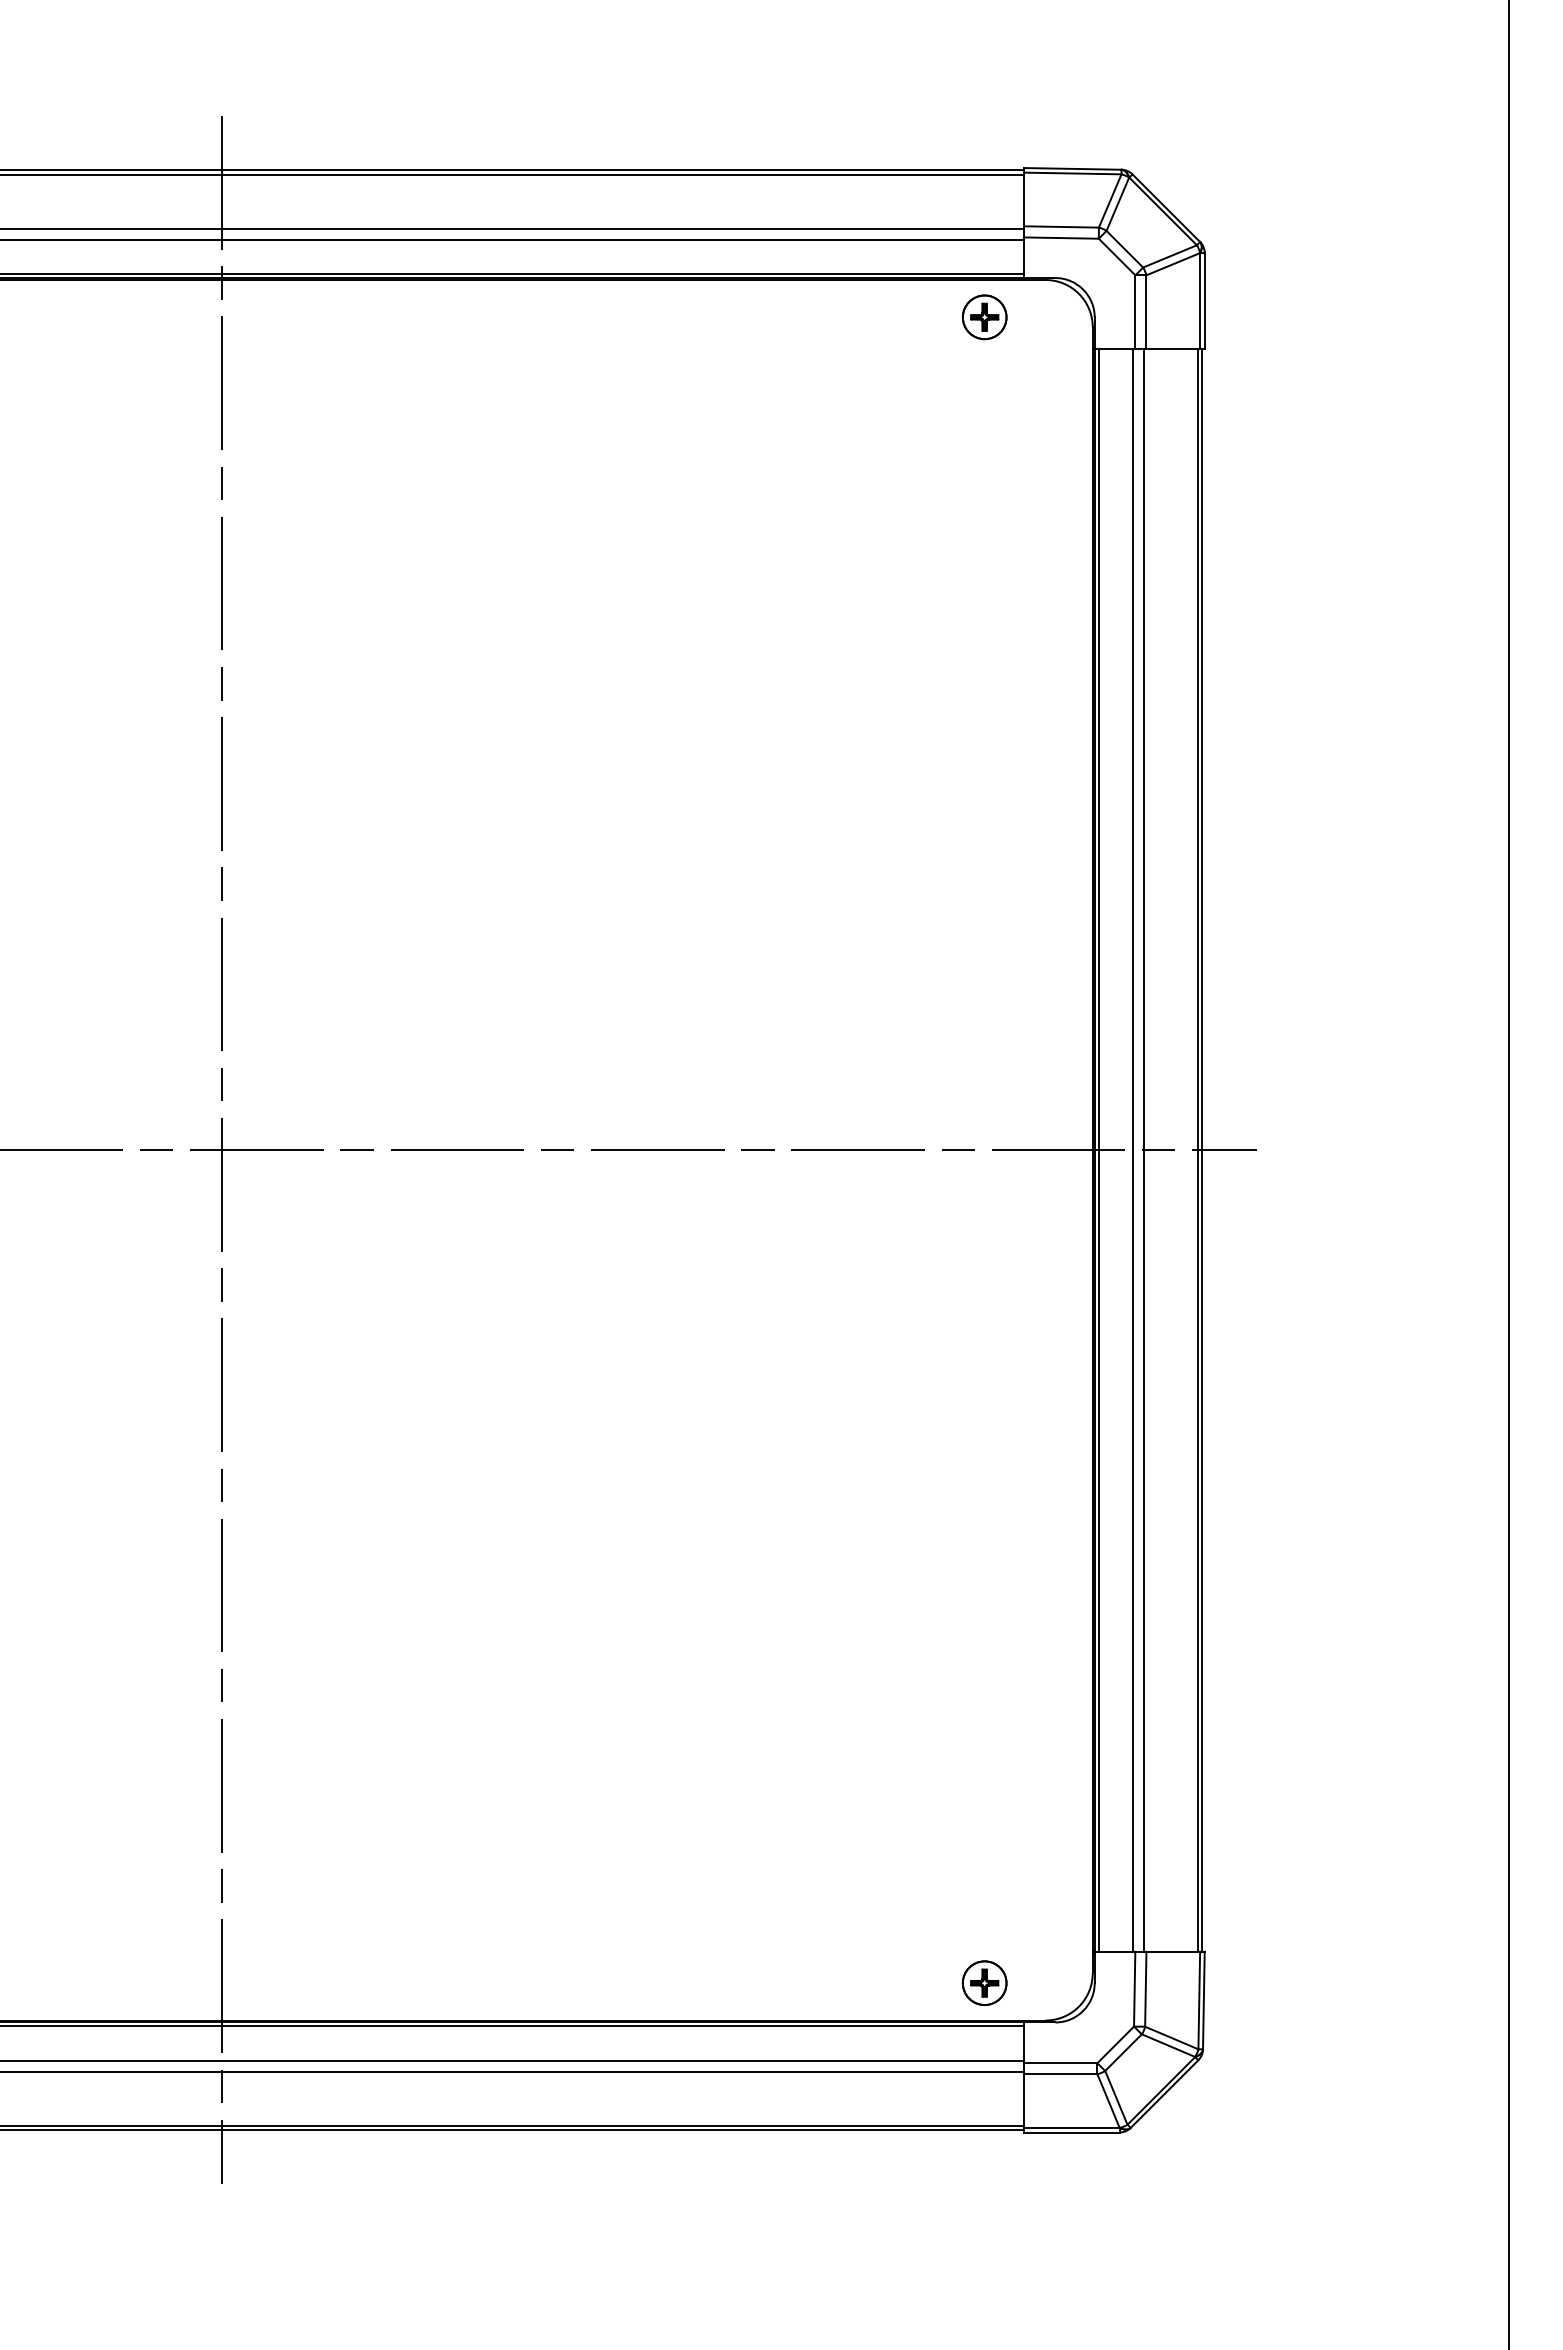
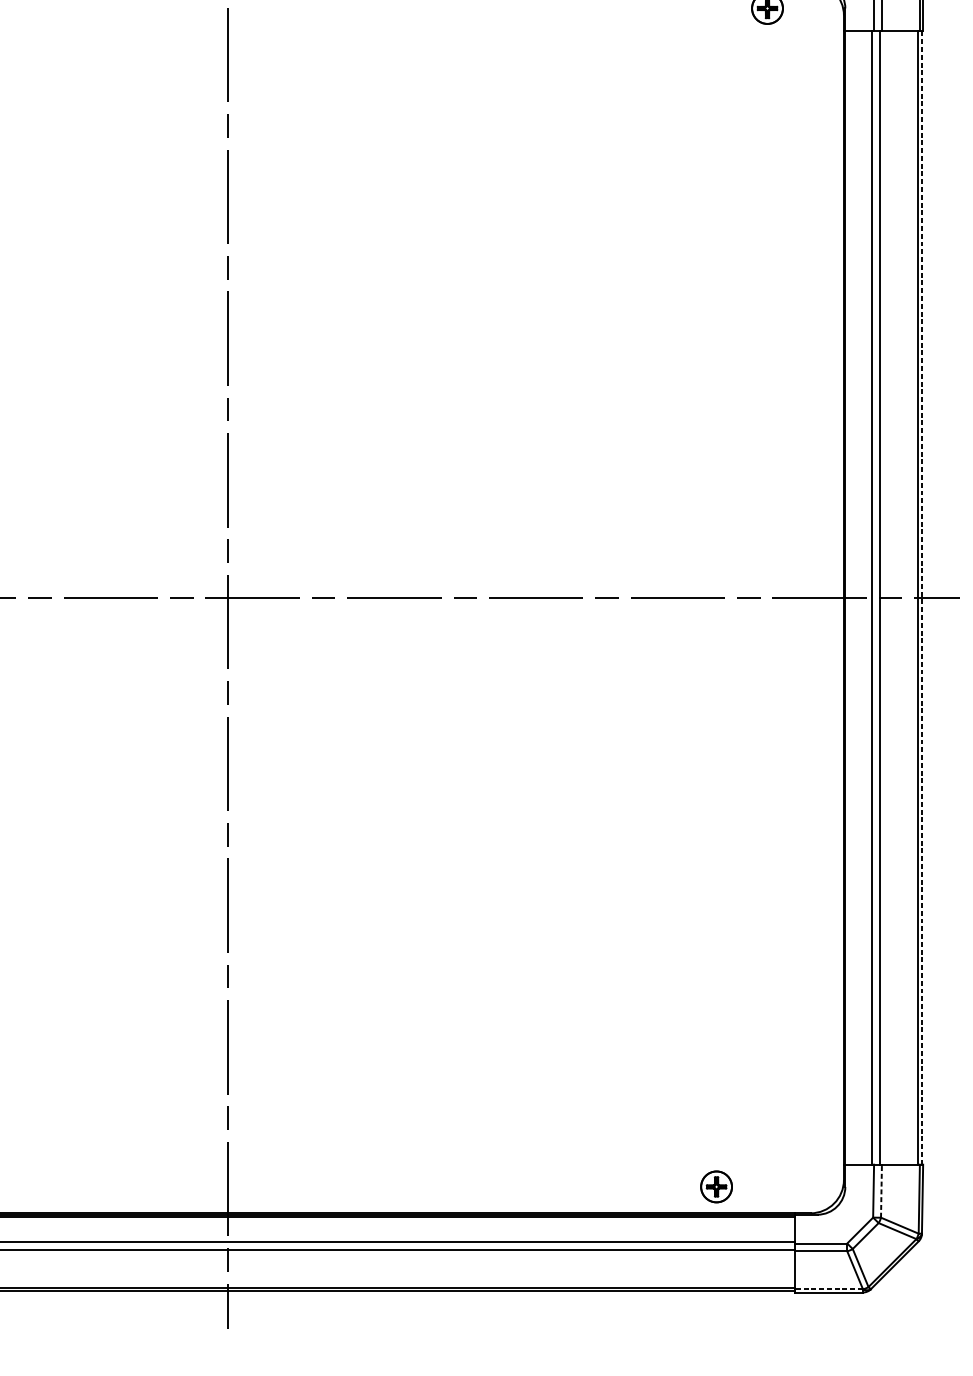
line: (1098, 1149) -> (848, 597), removed
line: (1202, 1149) -> (921, 597), solid -> dashed
part: (984, 1982) -> (716, 1186), moved
line: (1145, 1988) -> (881, 1190), solid -> dashed
line: (1071, 2127) -> (828, 1288), solid -> dashed

